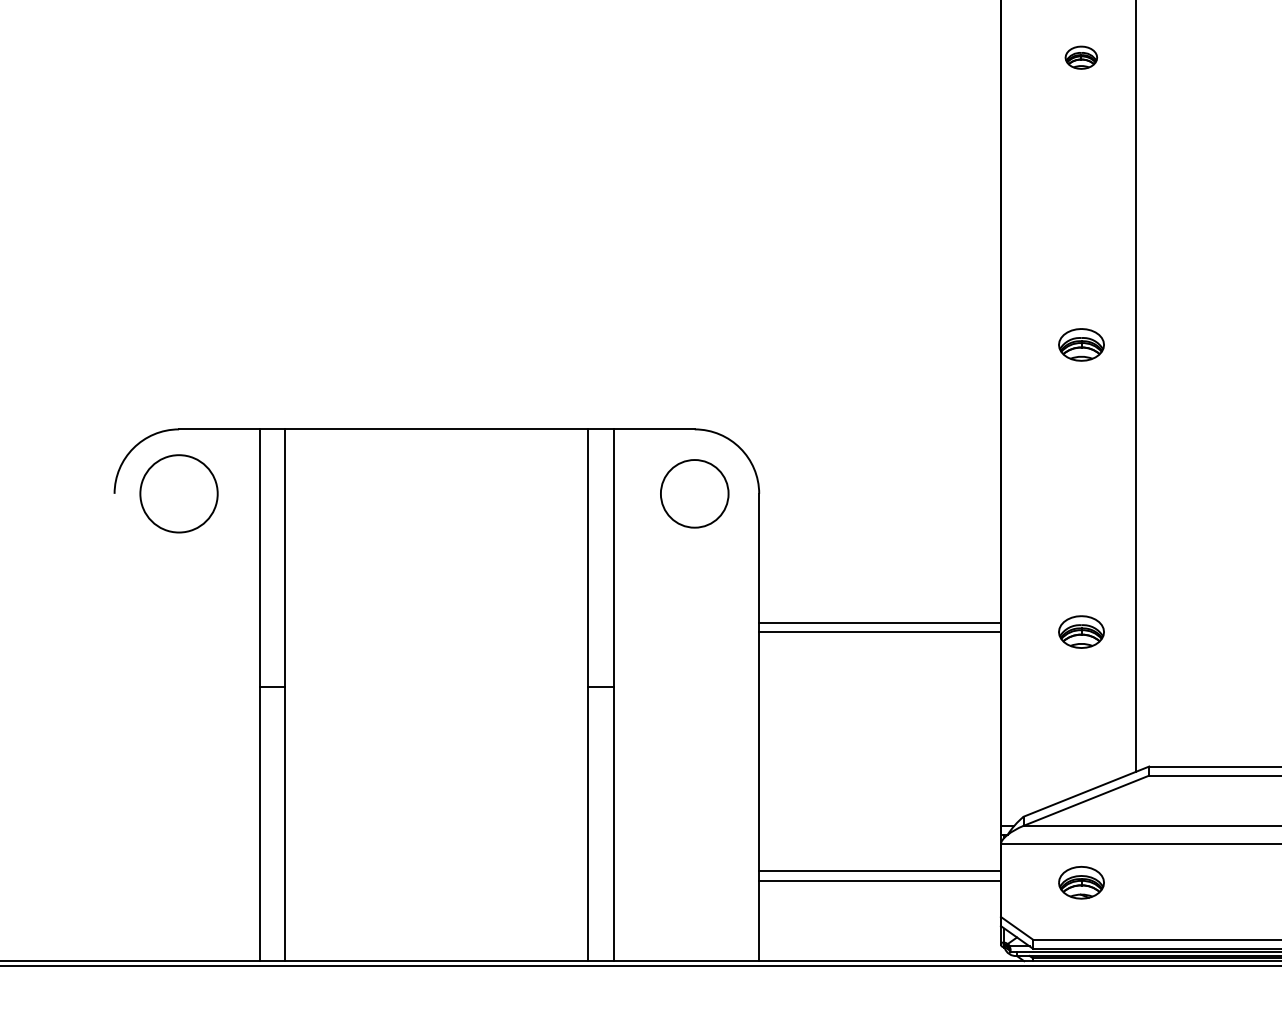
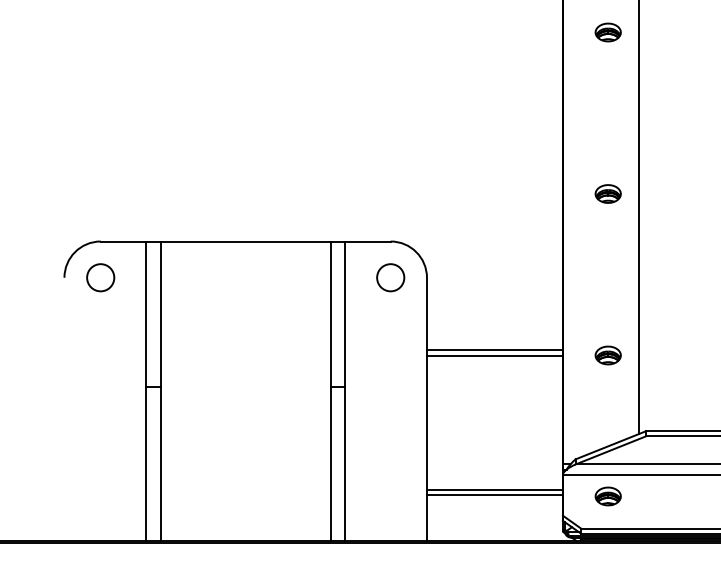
part: (1080, 57) -> (607, 32), size x1.43
circle: (178, 493) -> (100, 277), size x0.62
circle: (694, 493) -> (390, 277), size x0.71

